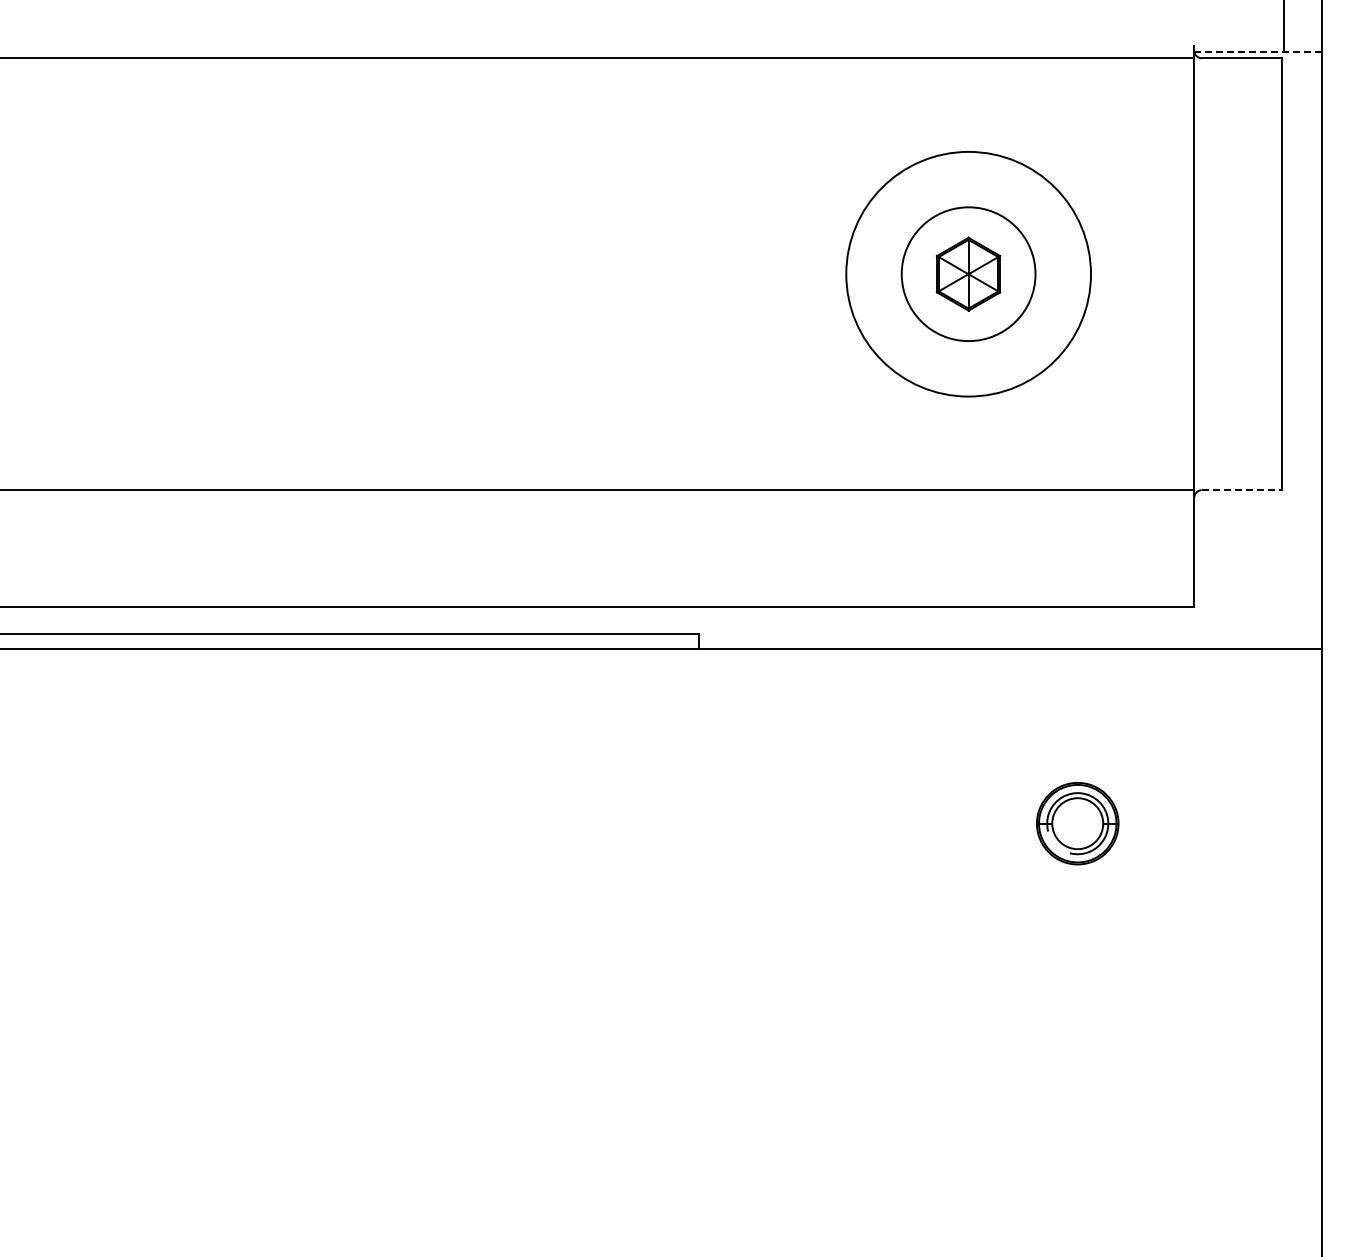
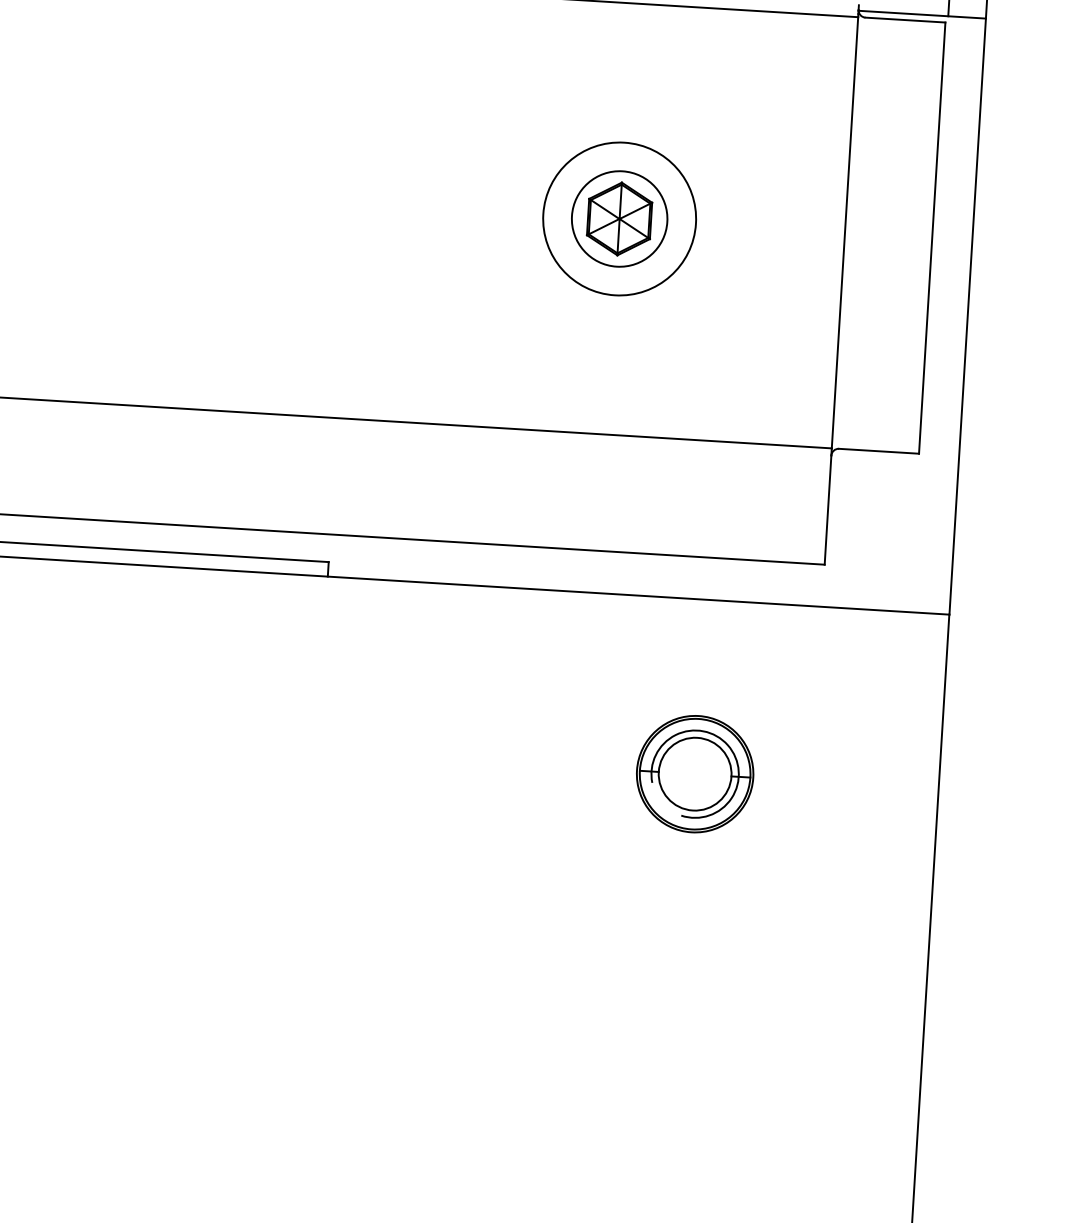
line: (1258, 51) -> (922, 14), dashed -> solid
circle: (968, 273) -> (619, 218), size x0.62
circle: (968, 274) -> (619, 219), size x0.71
line: (1242, 490) -> (879, 451), dashed -> solid
part: (1077, 823) -> (694, 773), size x1.43

